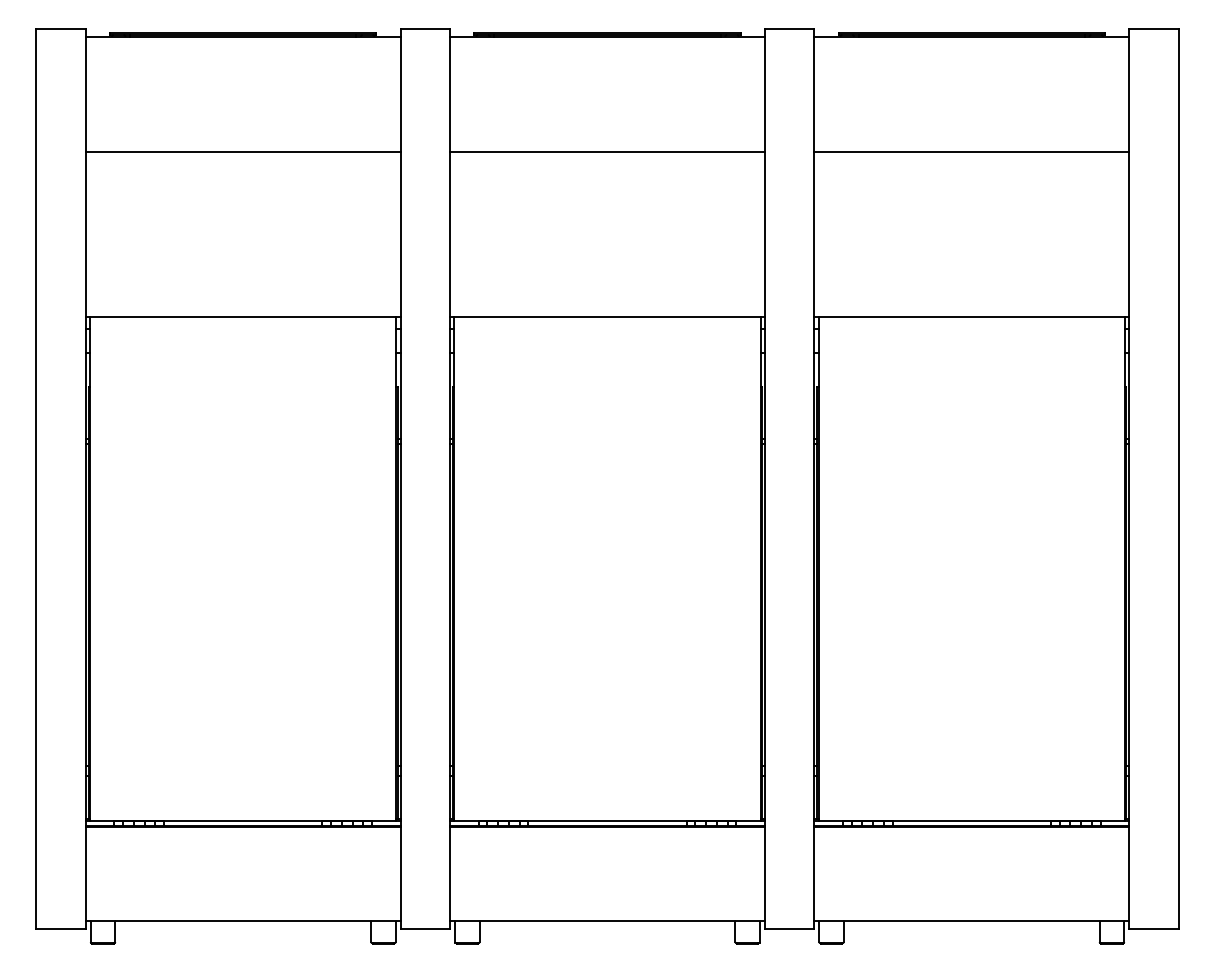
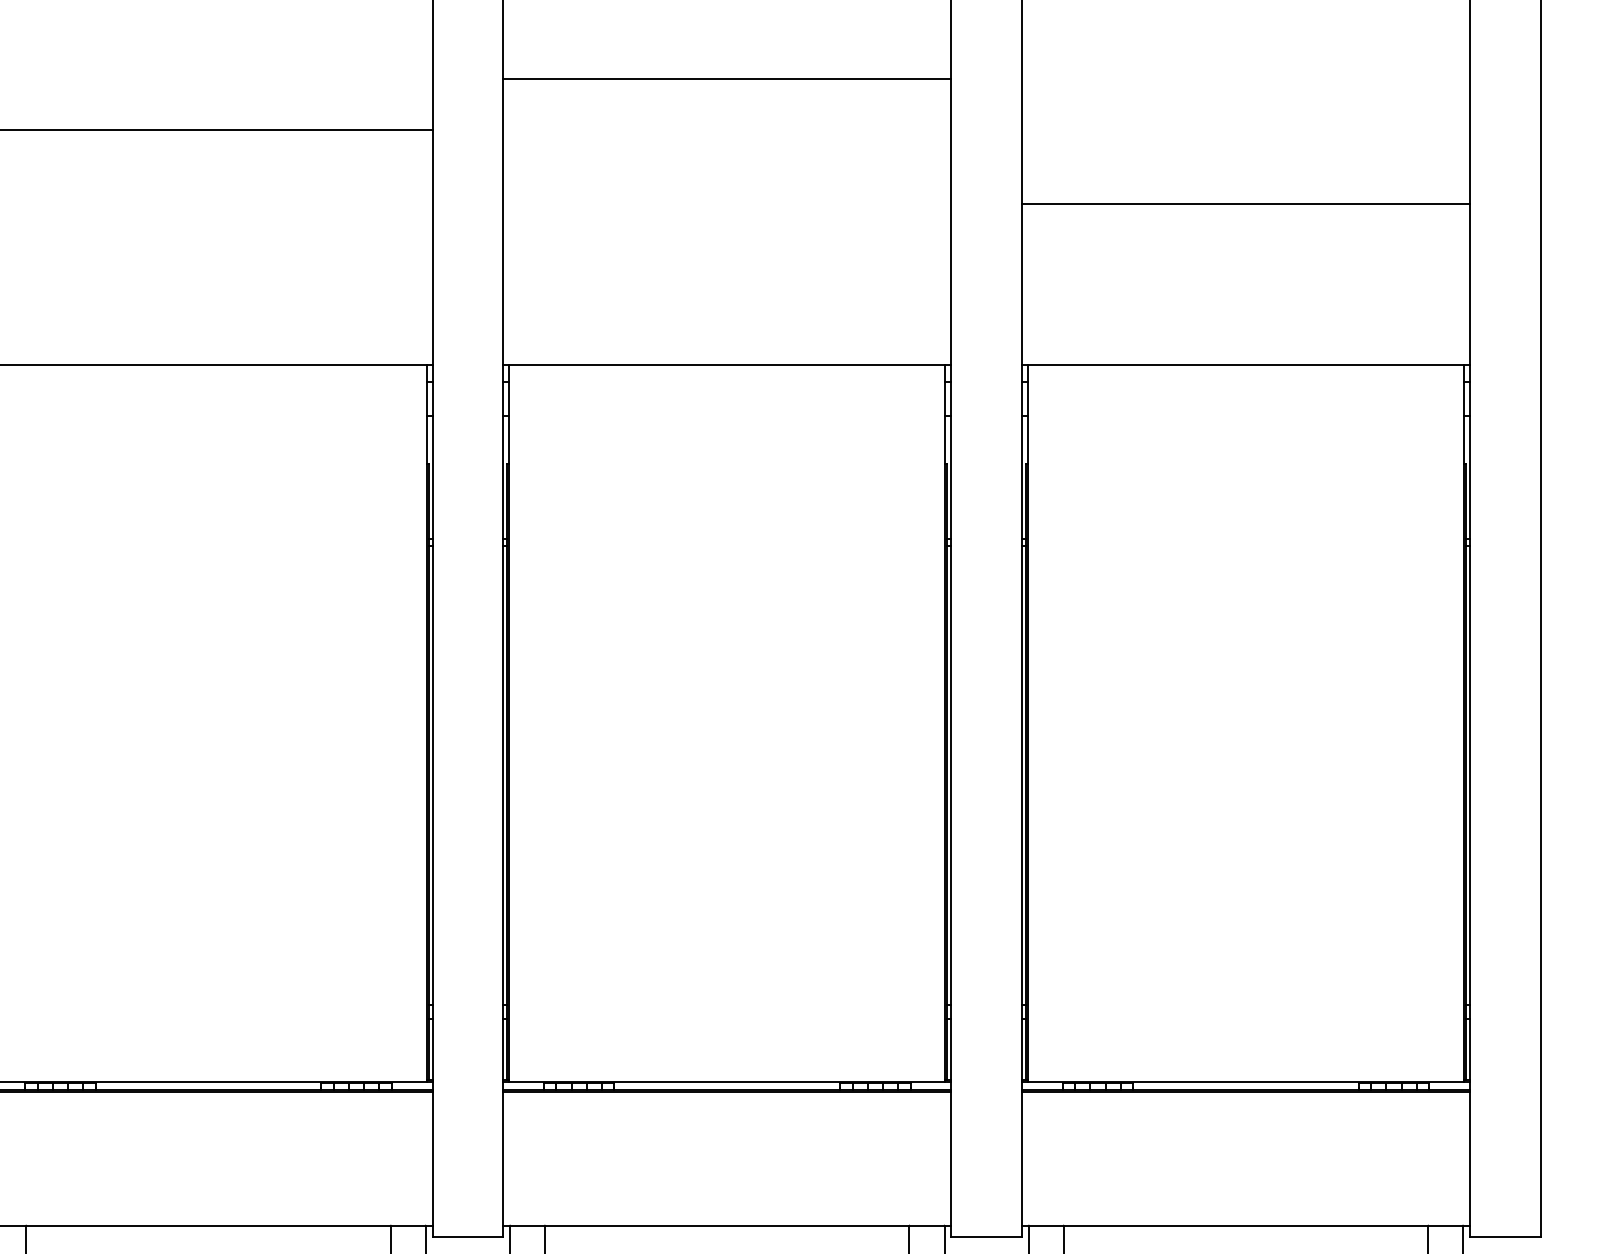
line: (607, 151) -> (727, 78), moved
line: (971, 151) -> (1245, 203), moved

